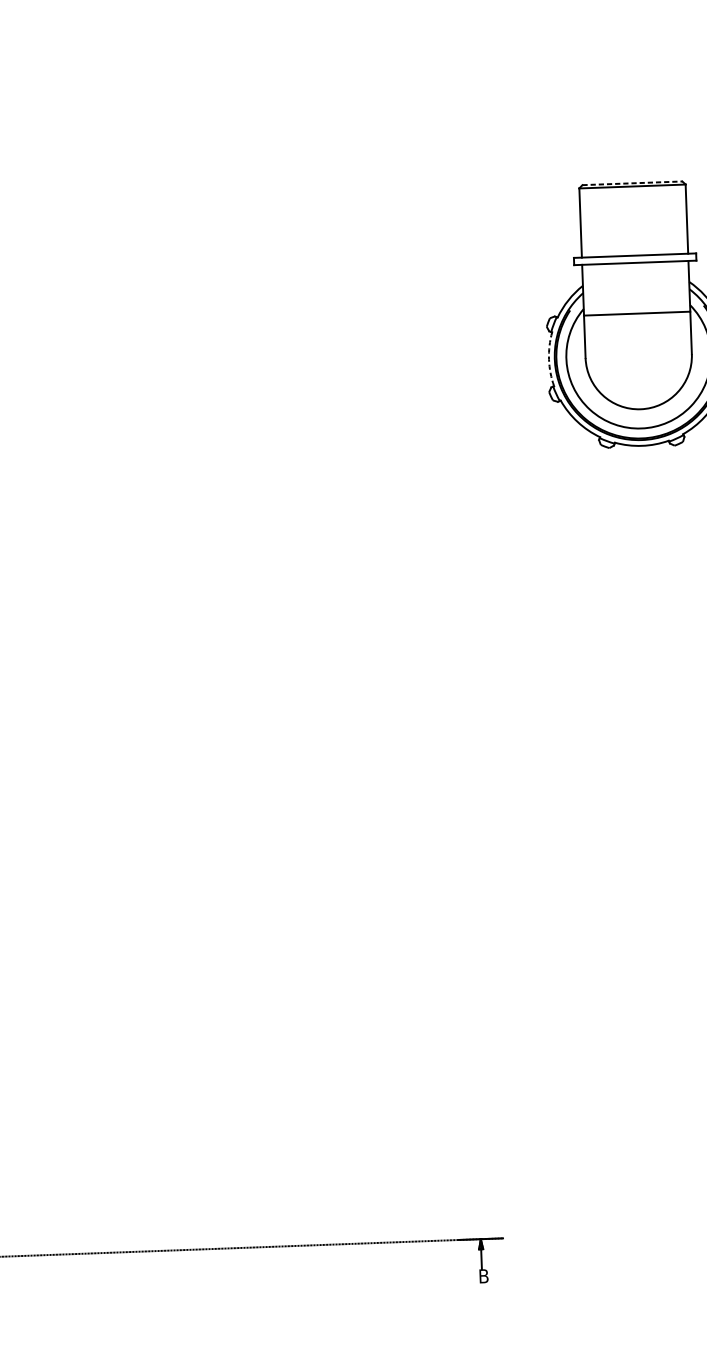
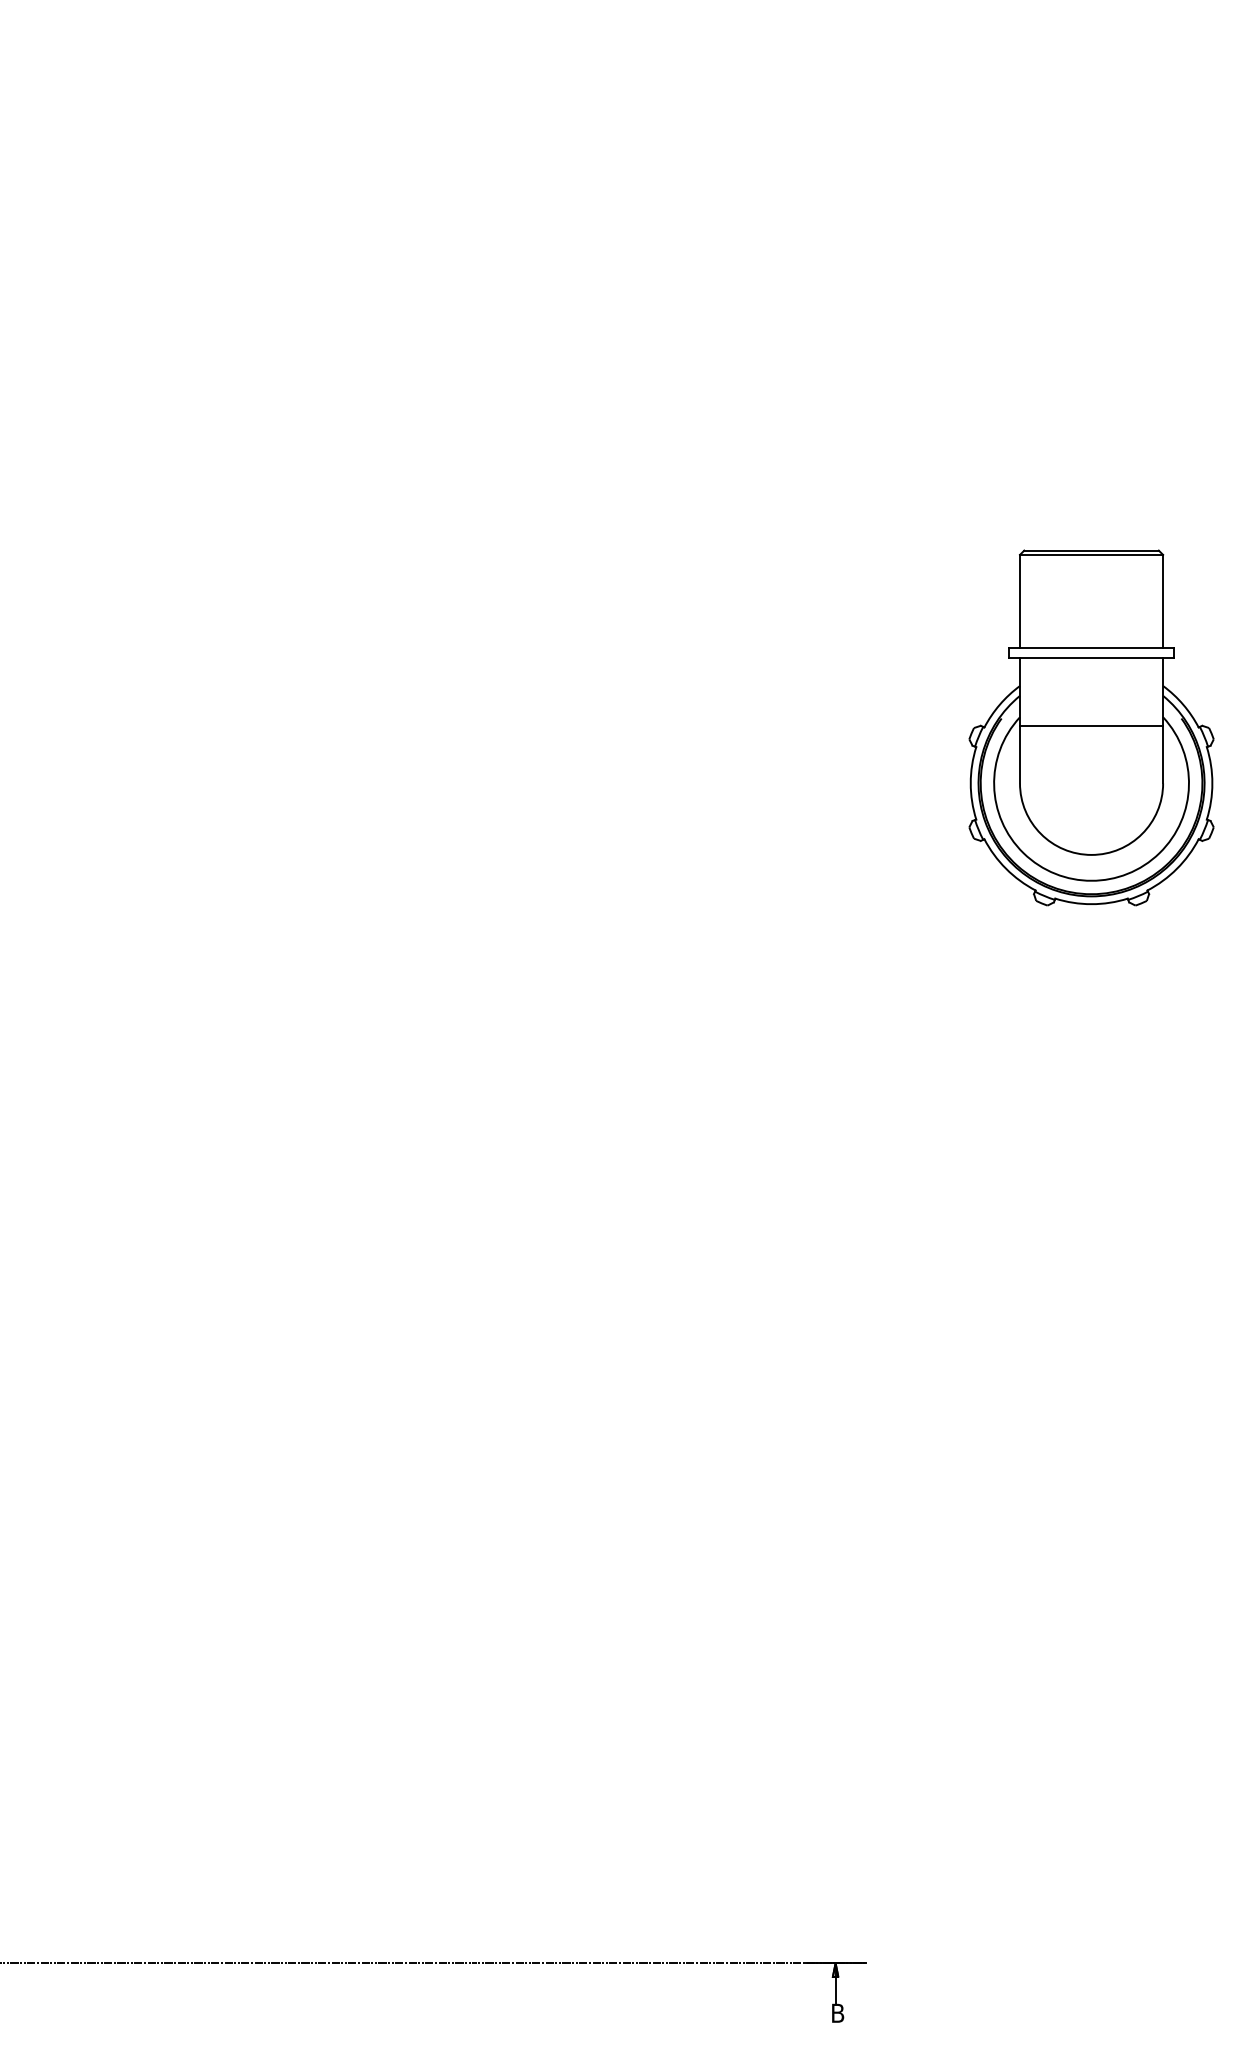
line: (633, 183) -> (1092, 550), dashed -> solid
arc: (548, 359) -> (970, 783), dashed -> solid

